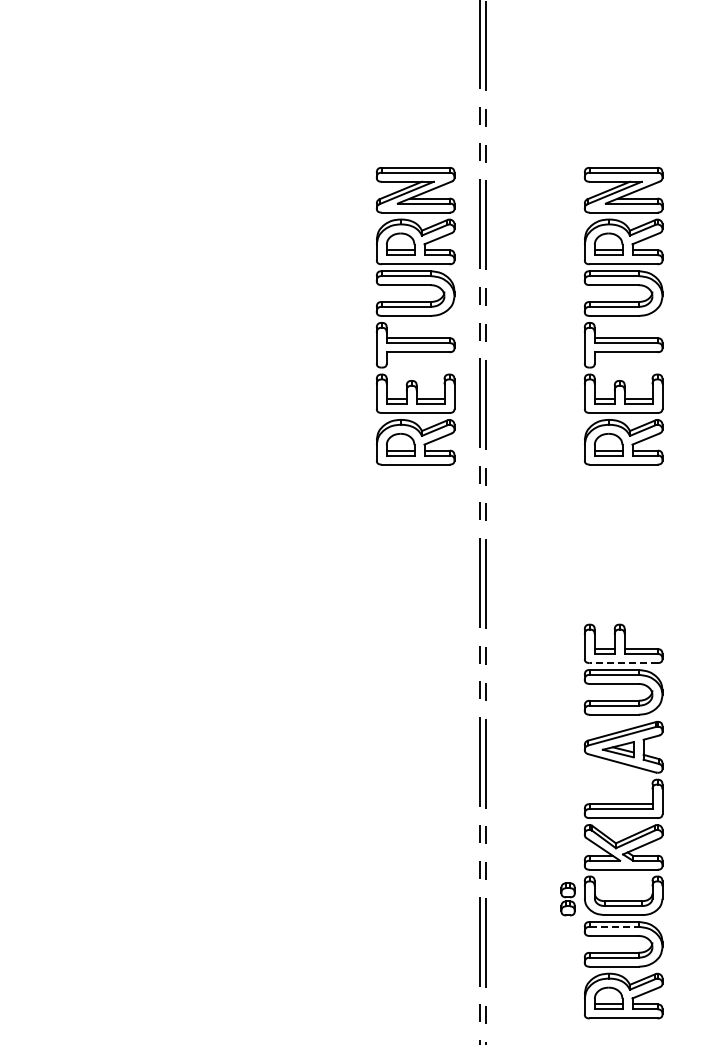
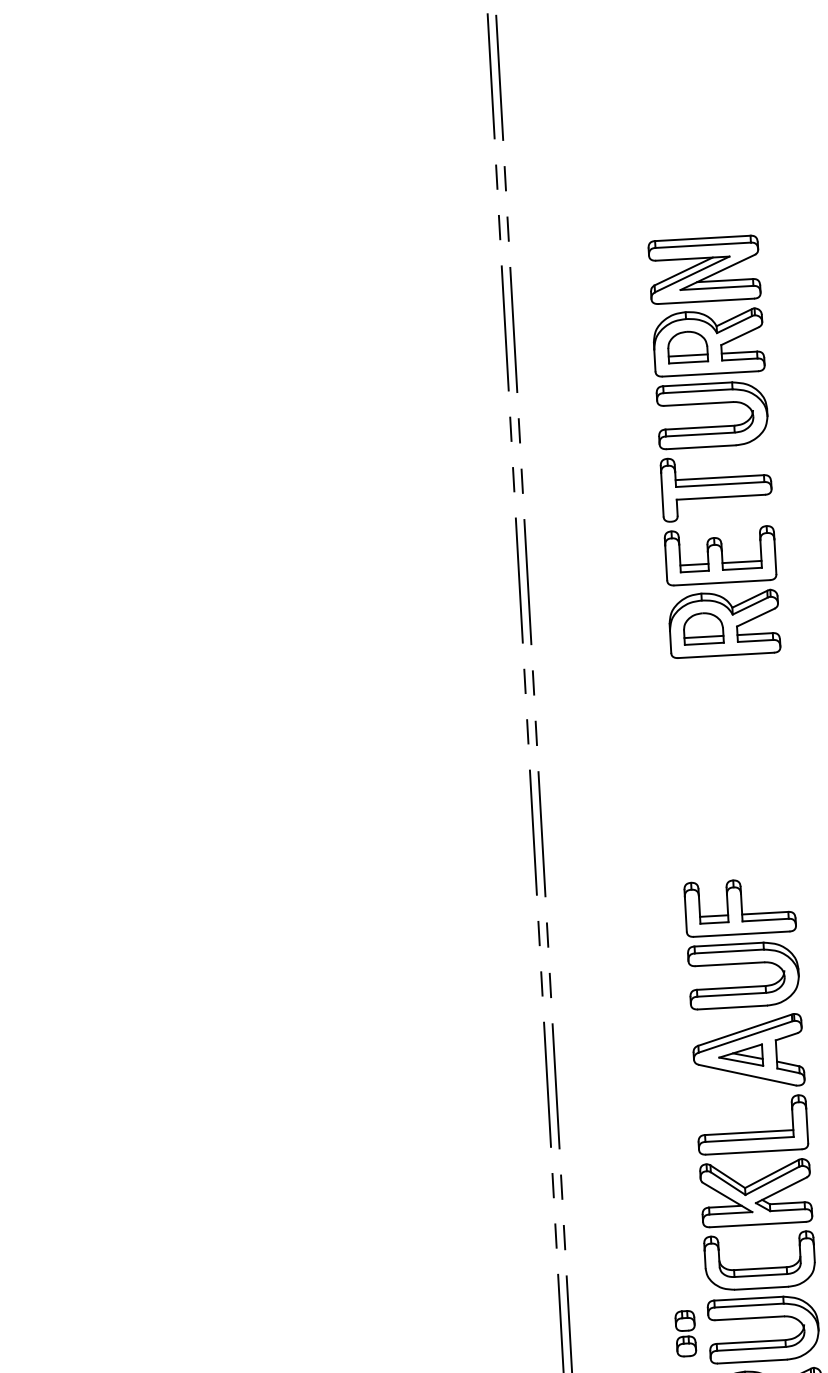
part: (415, 316) -> (422, 463), removed
line: (623, 663) -> (741, 934), dashed -> solid
part: (567, 899) -> (684, 1333), moved
line: (614, 926) -> (749, 1304), dashed -> solid

